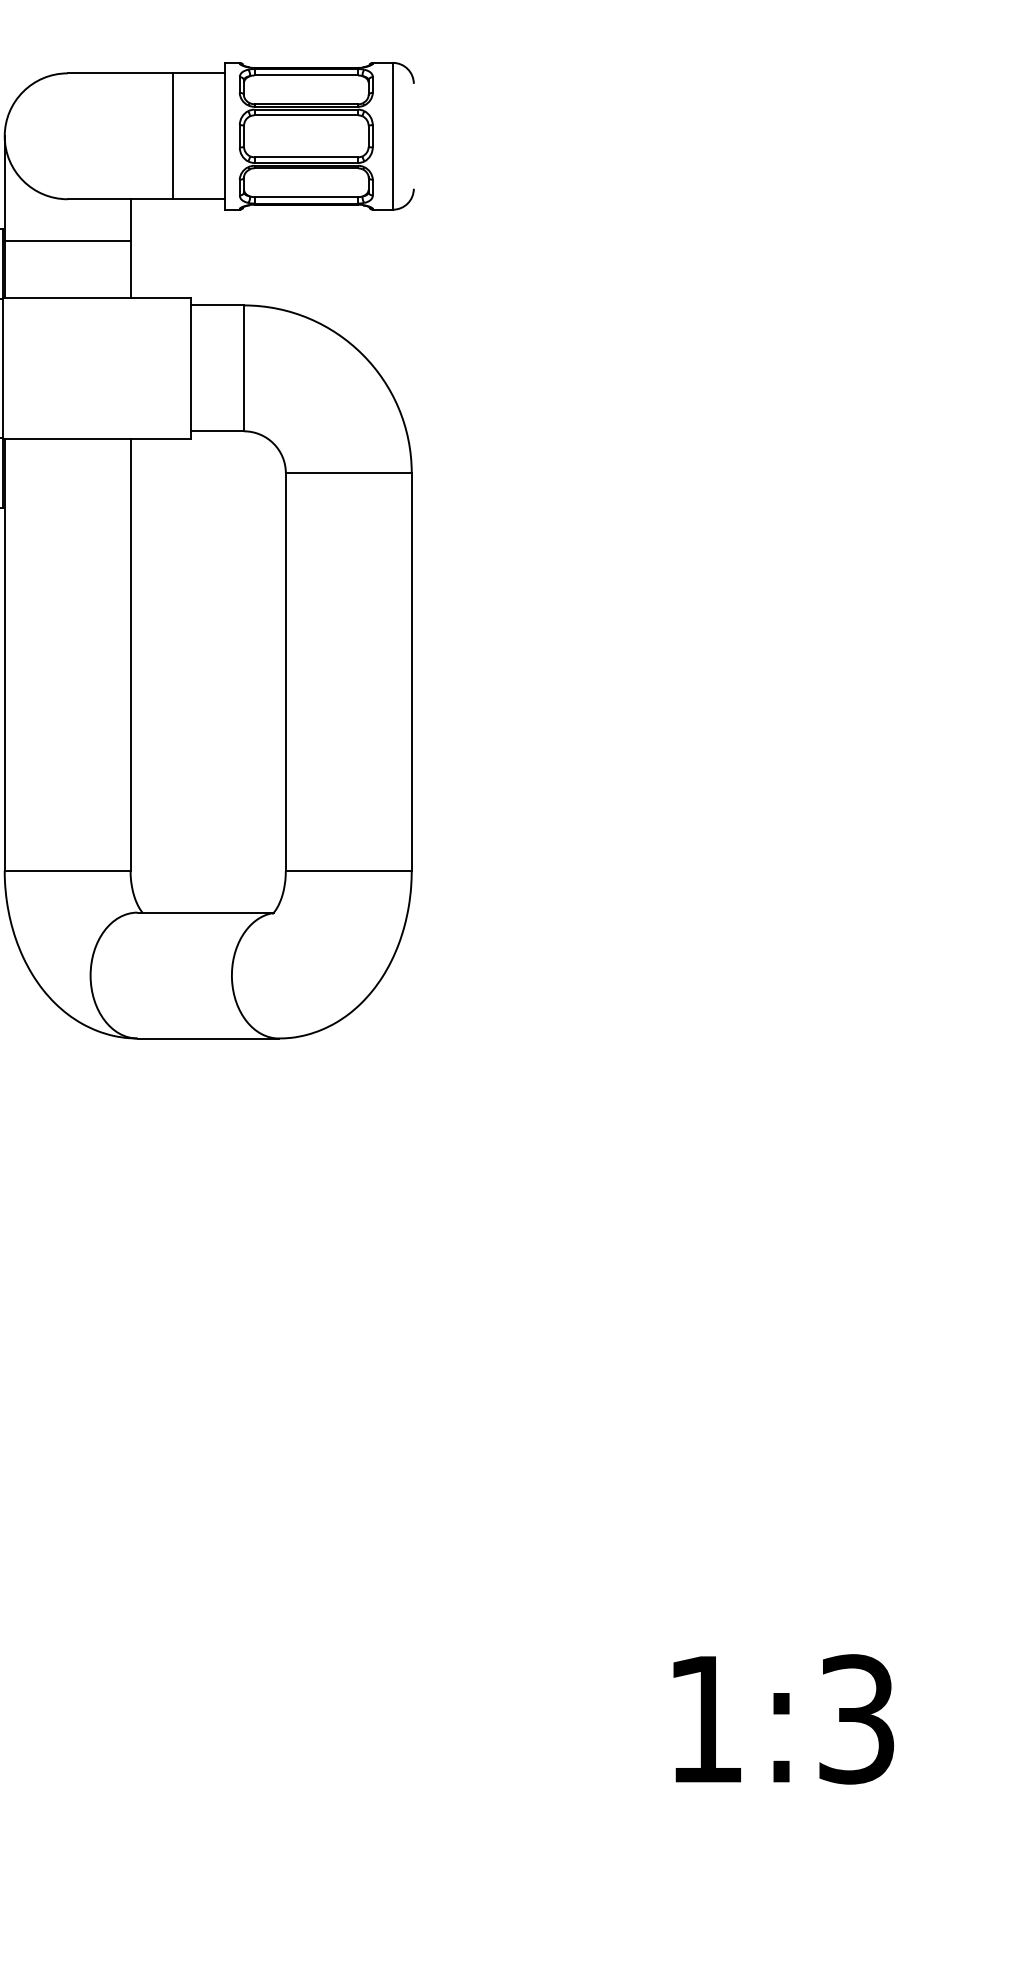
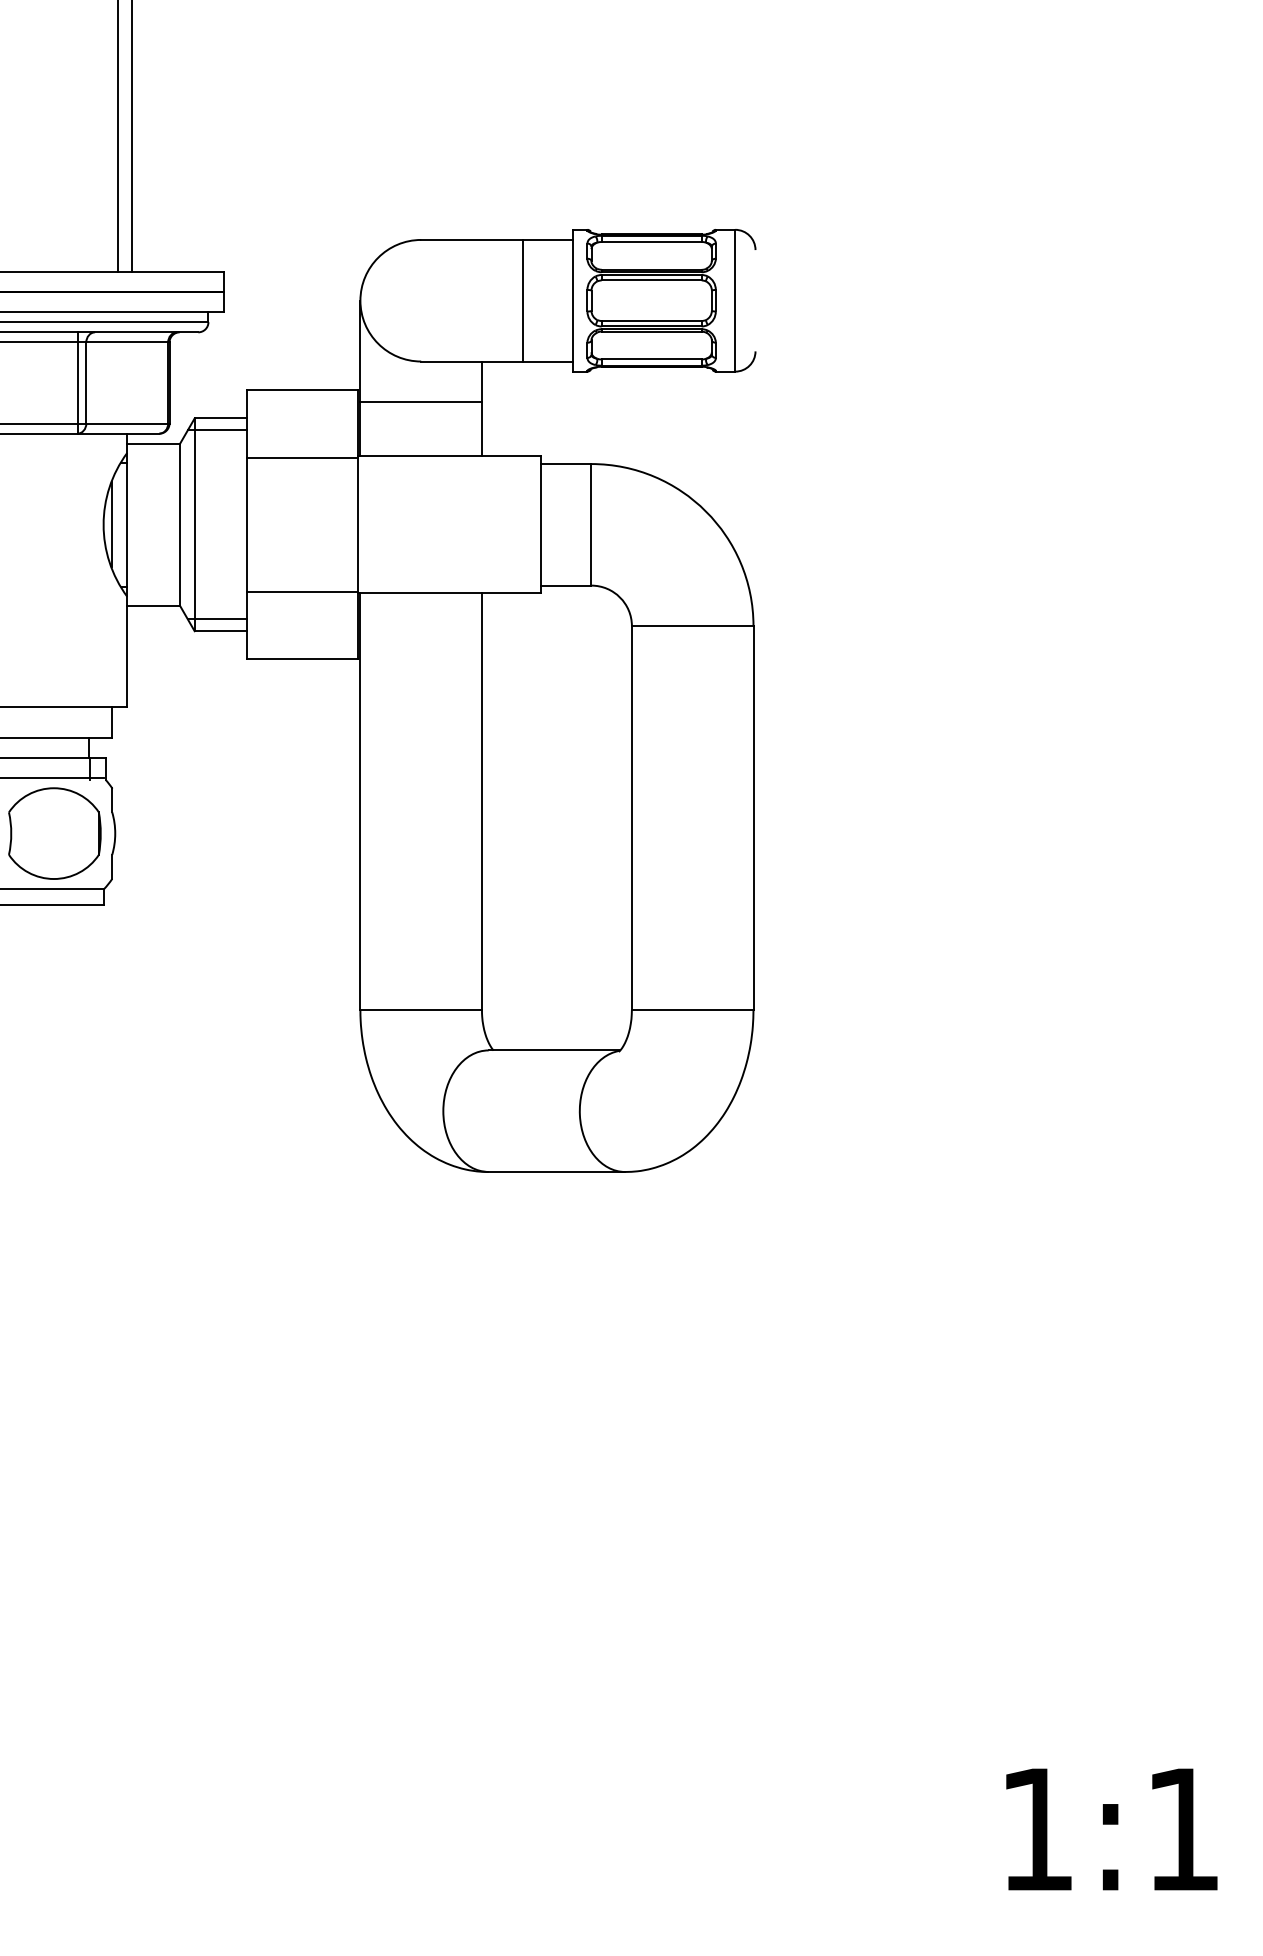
text: (857, 1719) -> (1183, 1829), 1:3 -> 1:1

